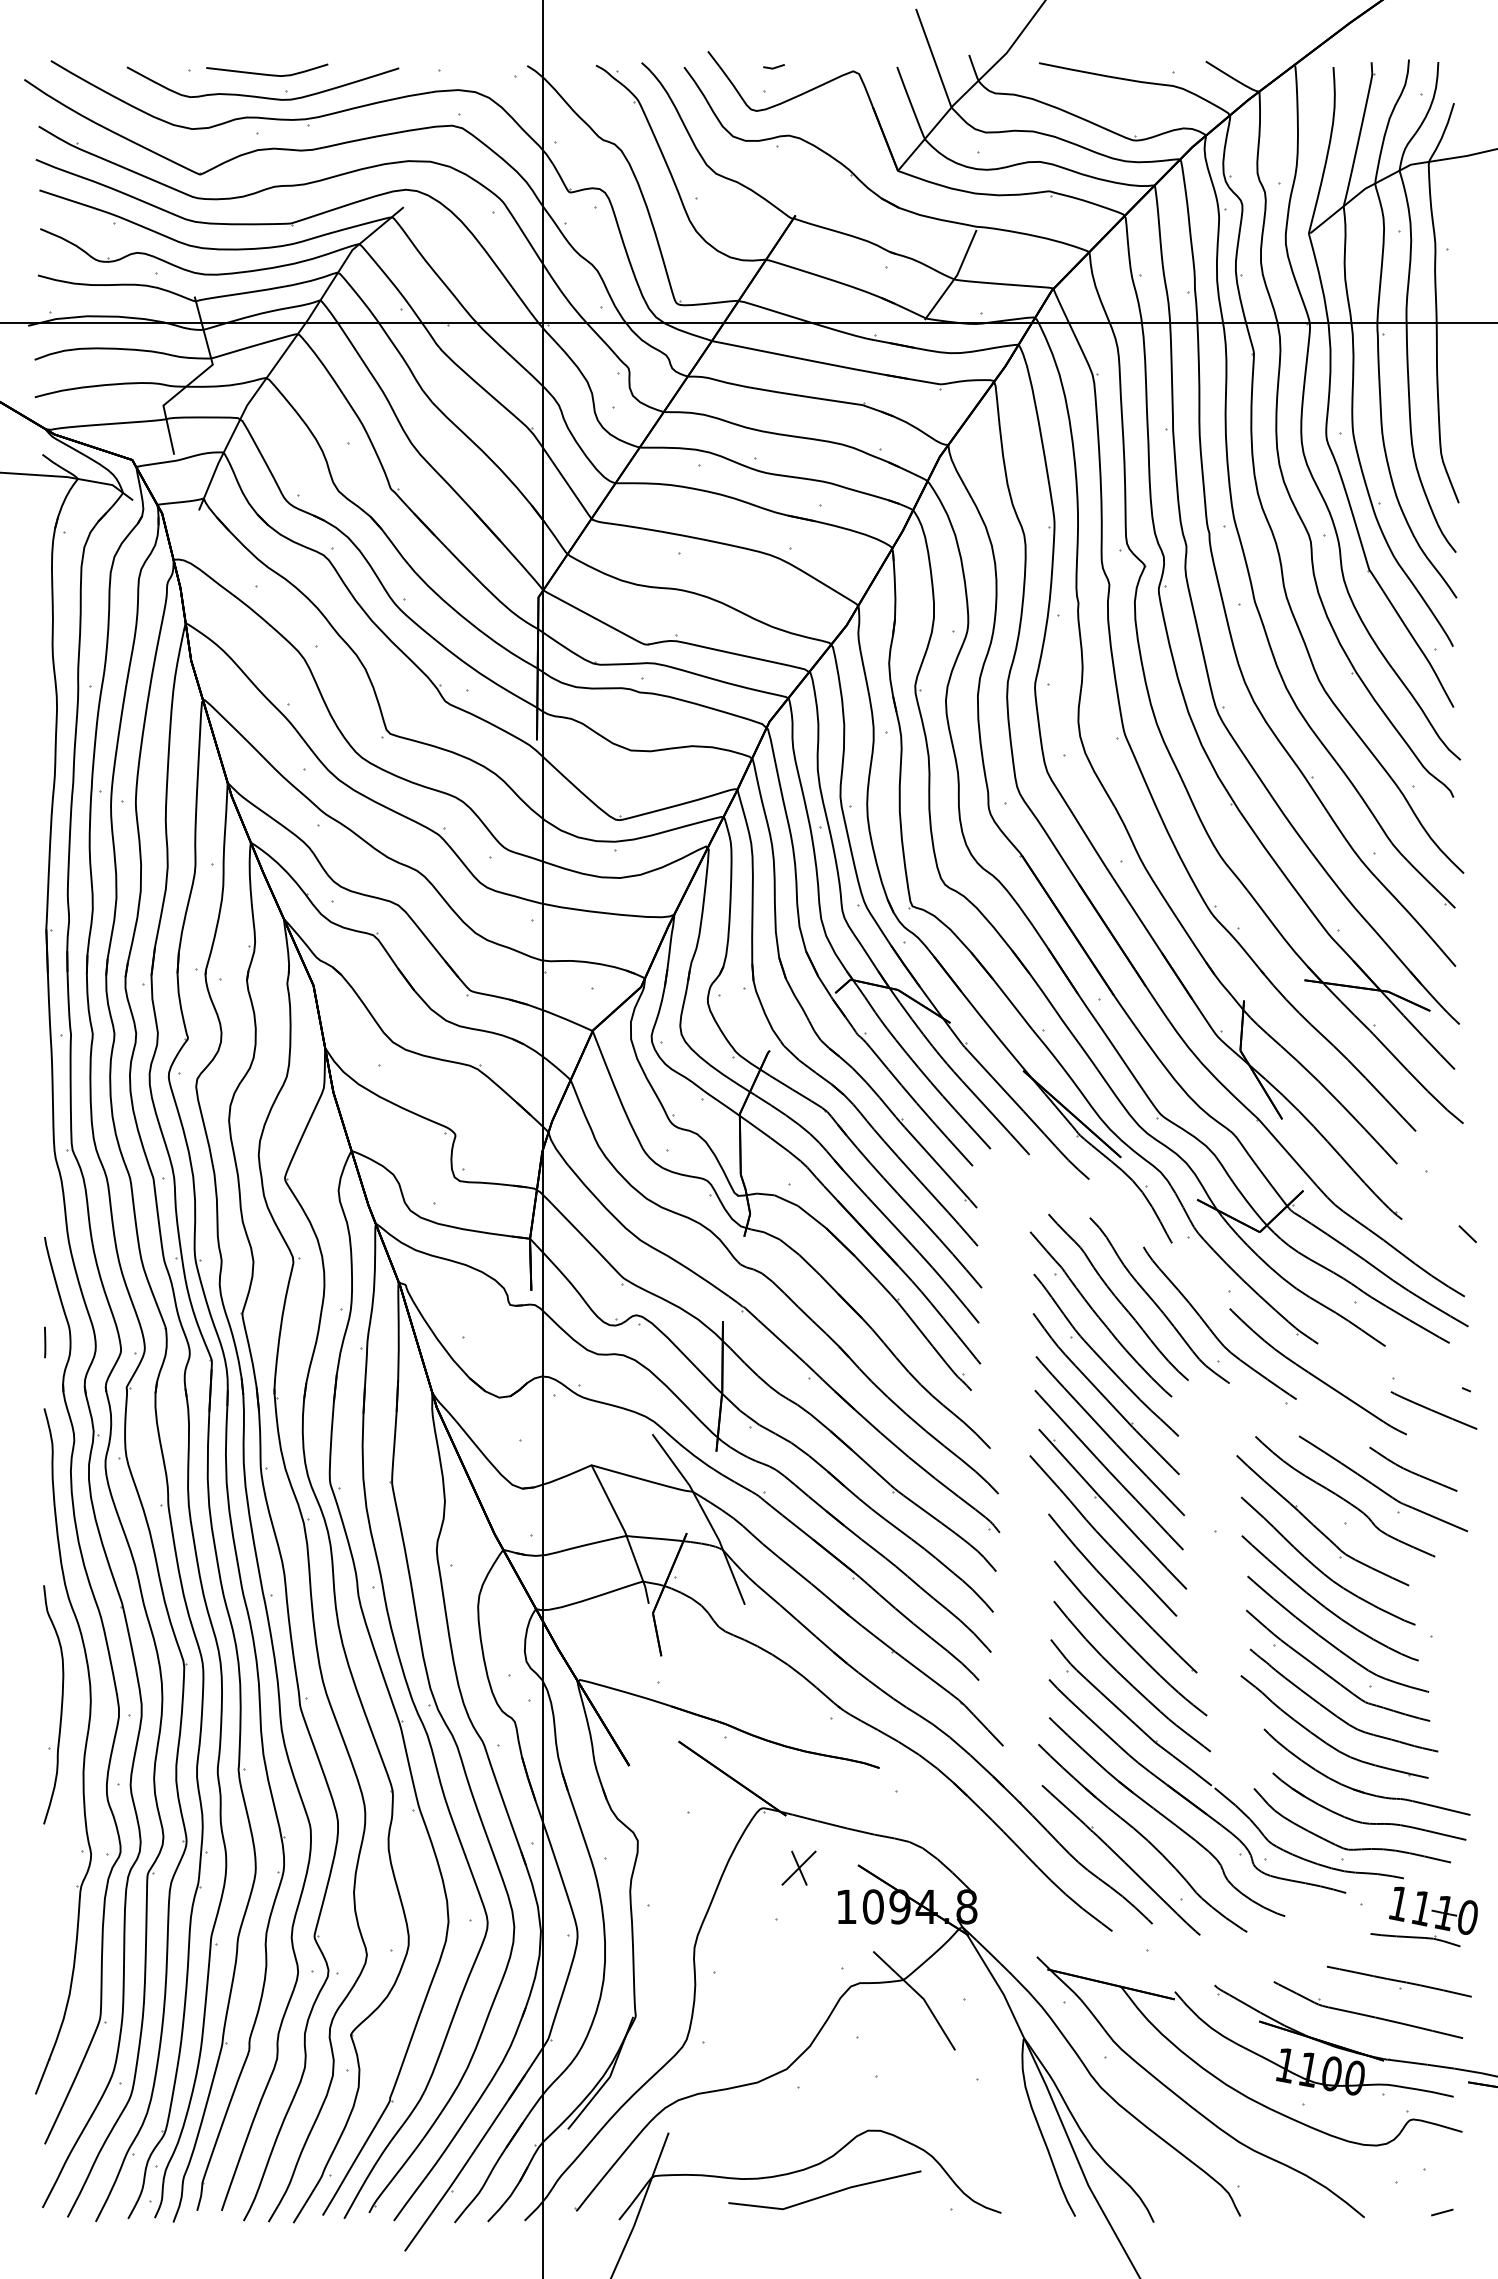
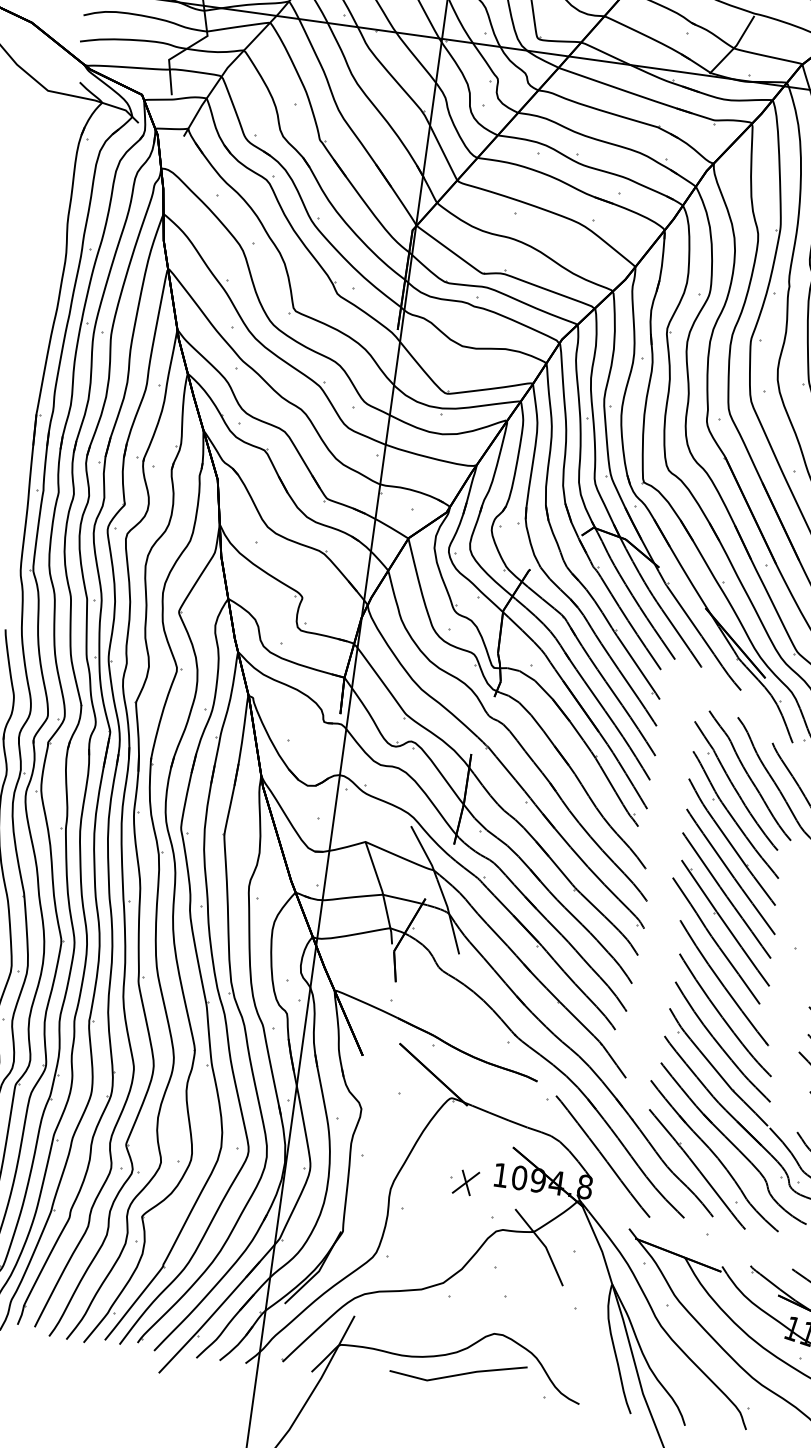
line: (986, 1860) -> (603, 1156), added
part: (798, 1867) -> (465, 1182), moved

